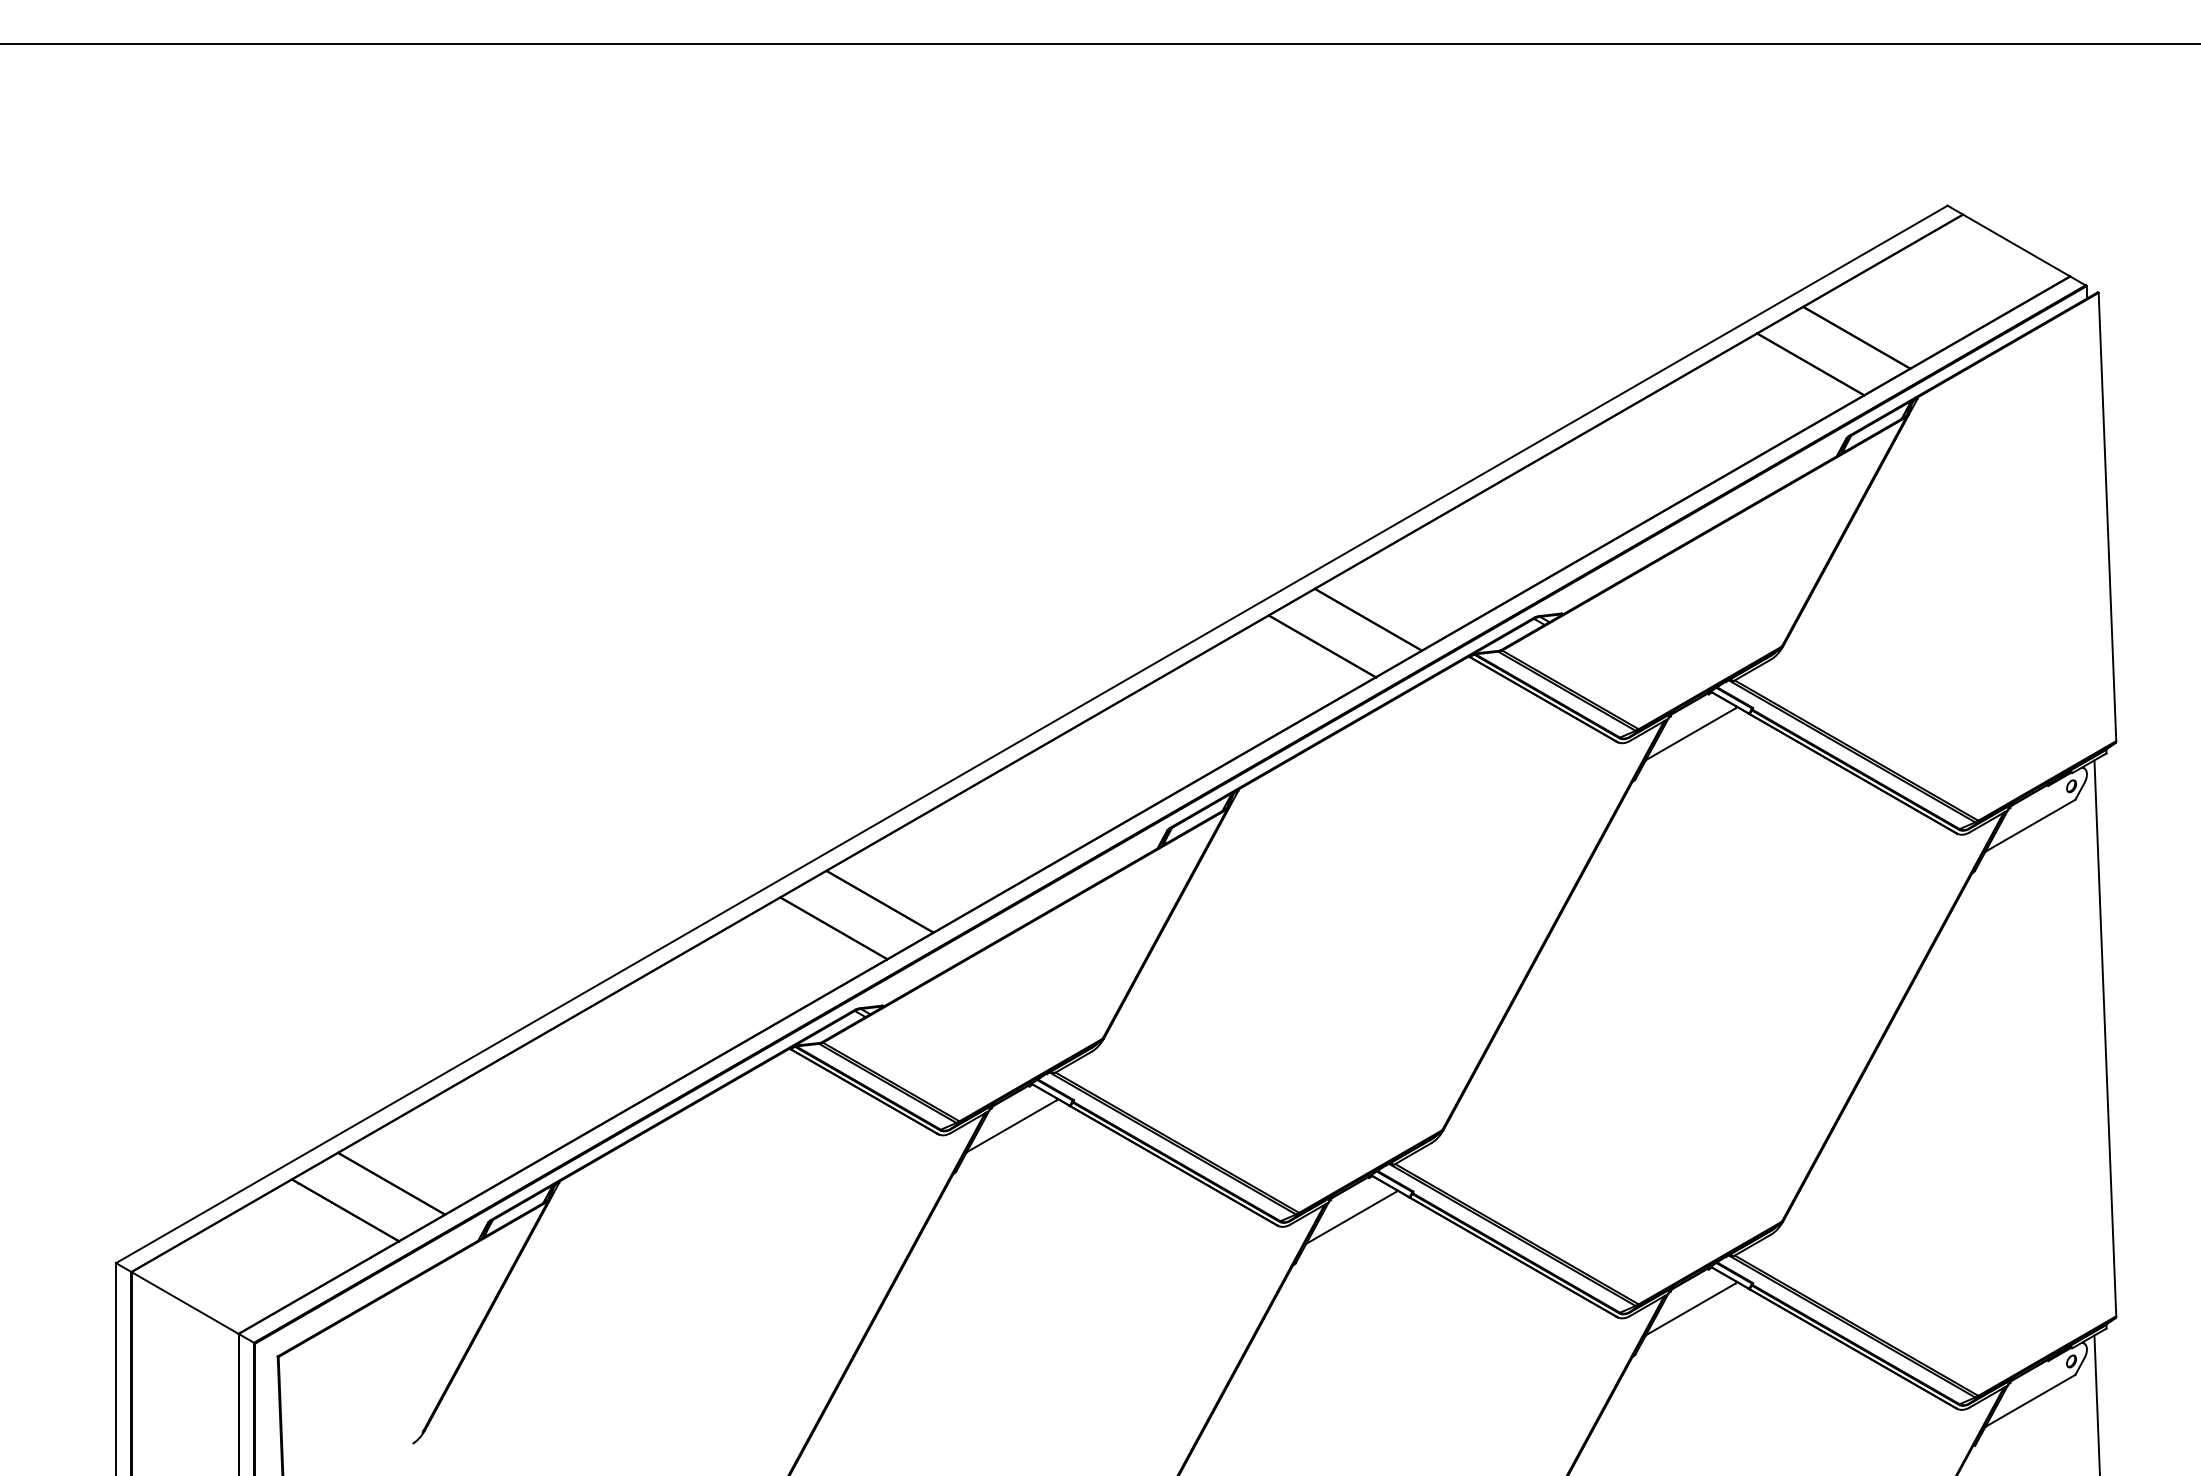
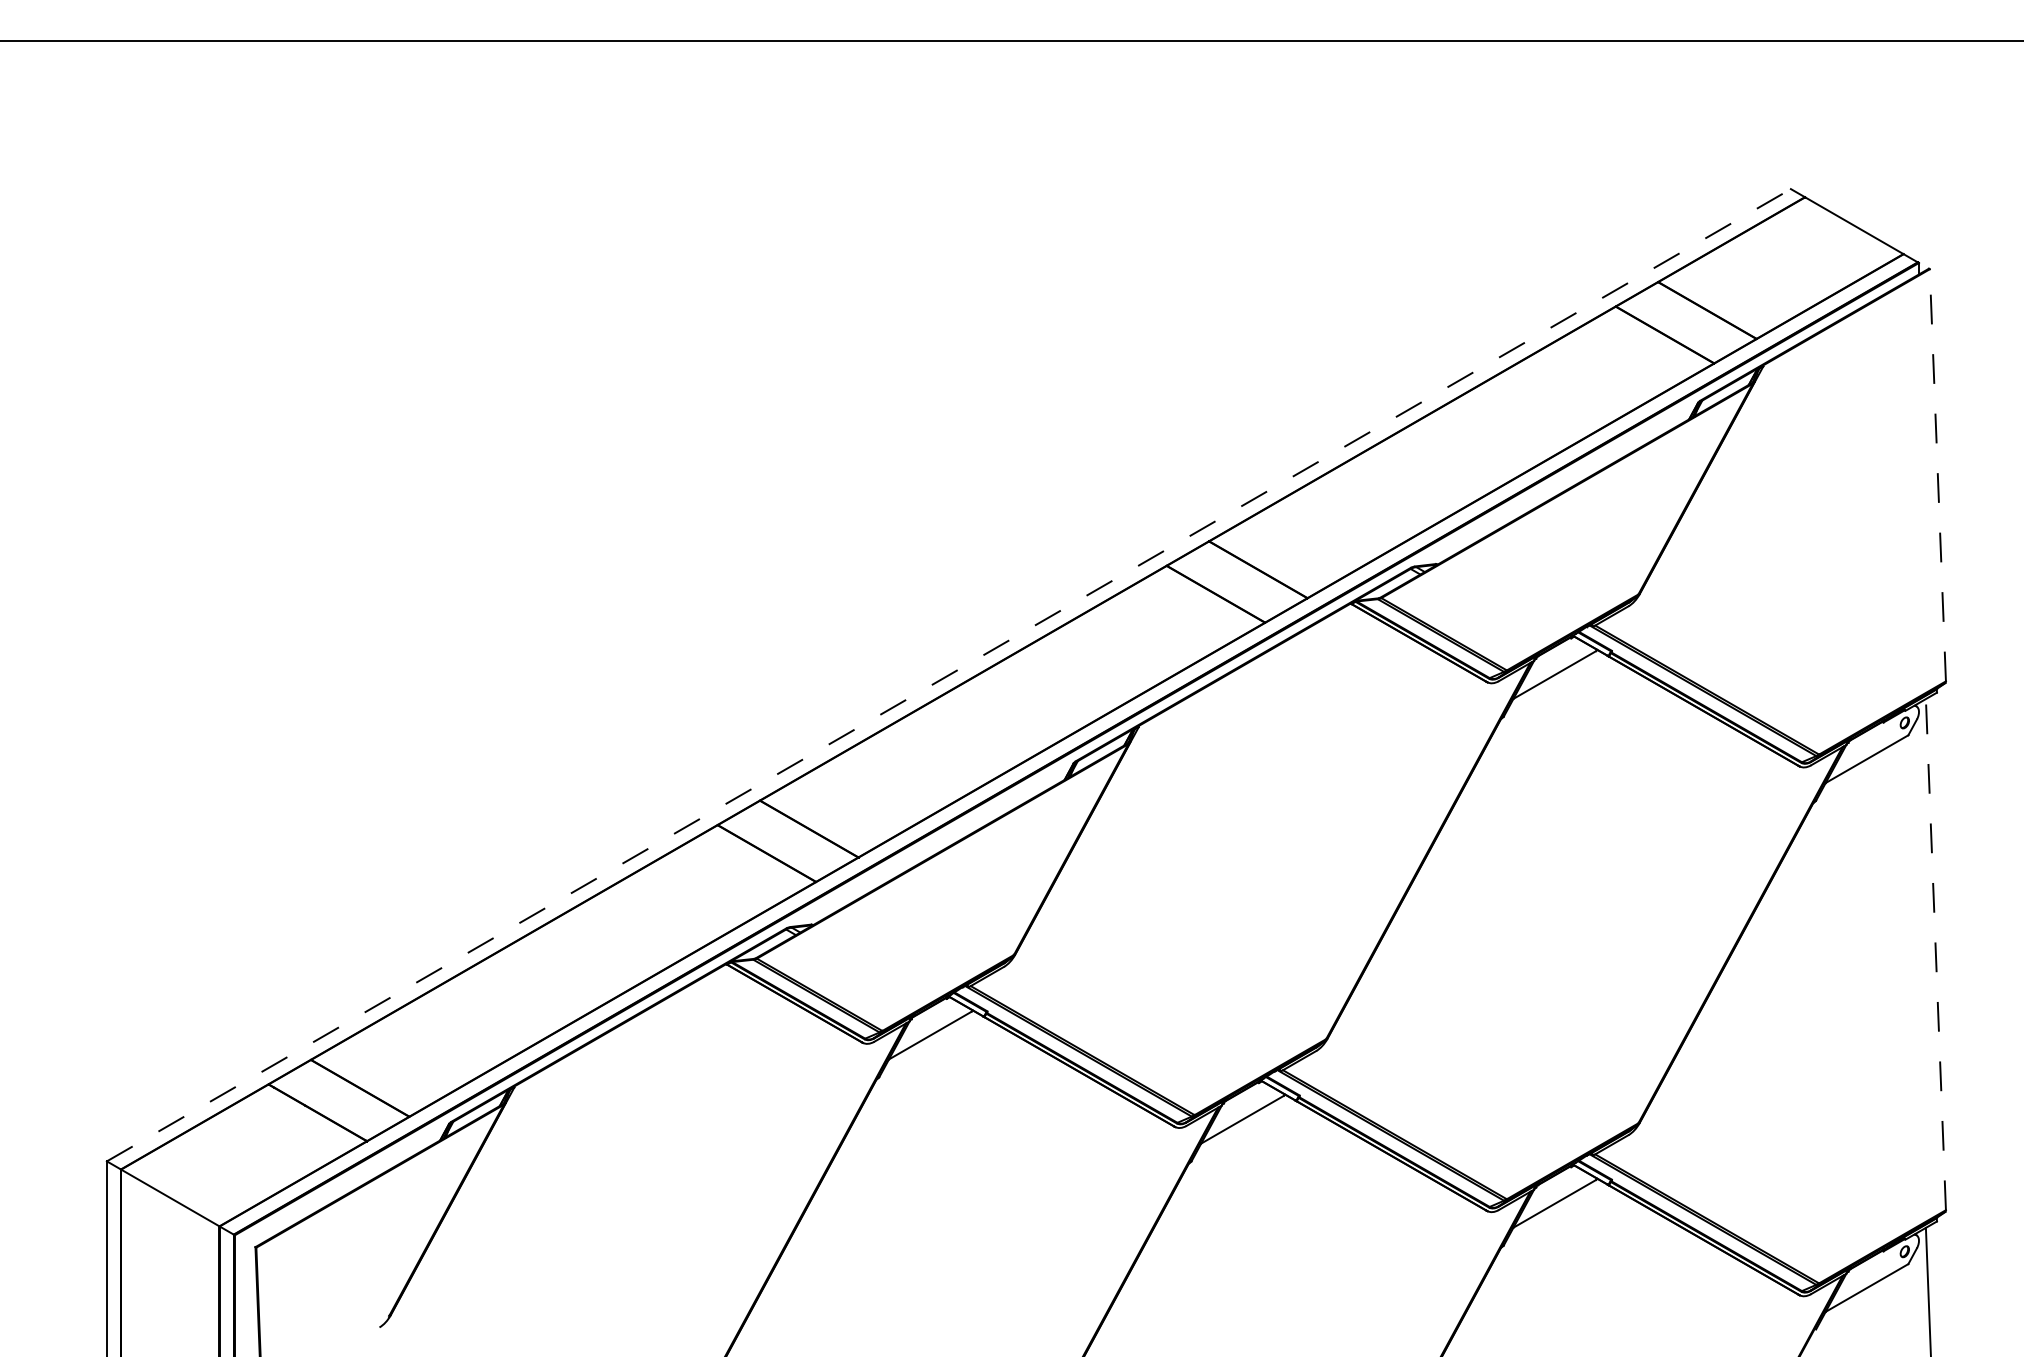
line: (2107, 516) -> (1937, 474), solid -> dashed
line: (1032, 733) -> (949, 674), solid -> dashed
line: (2104, 1038) -> (1935, 954), solid -> dashed

